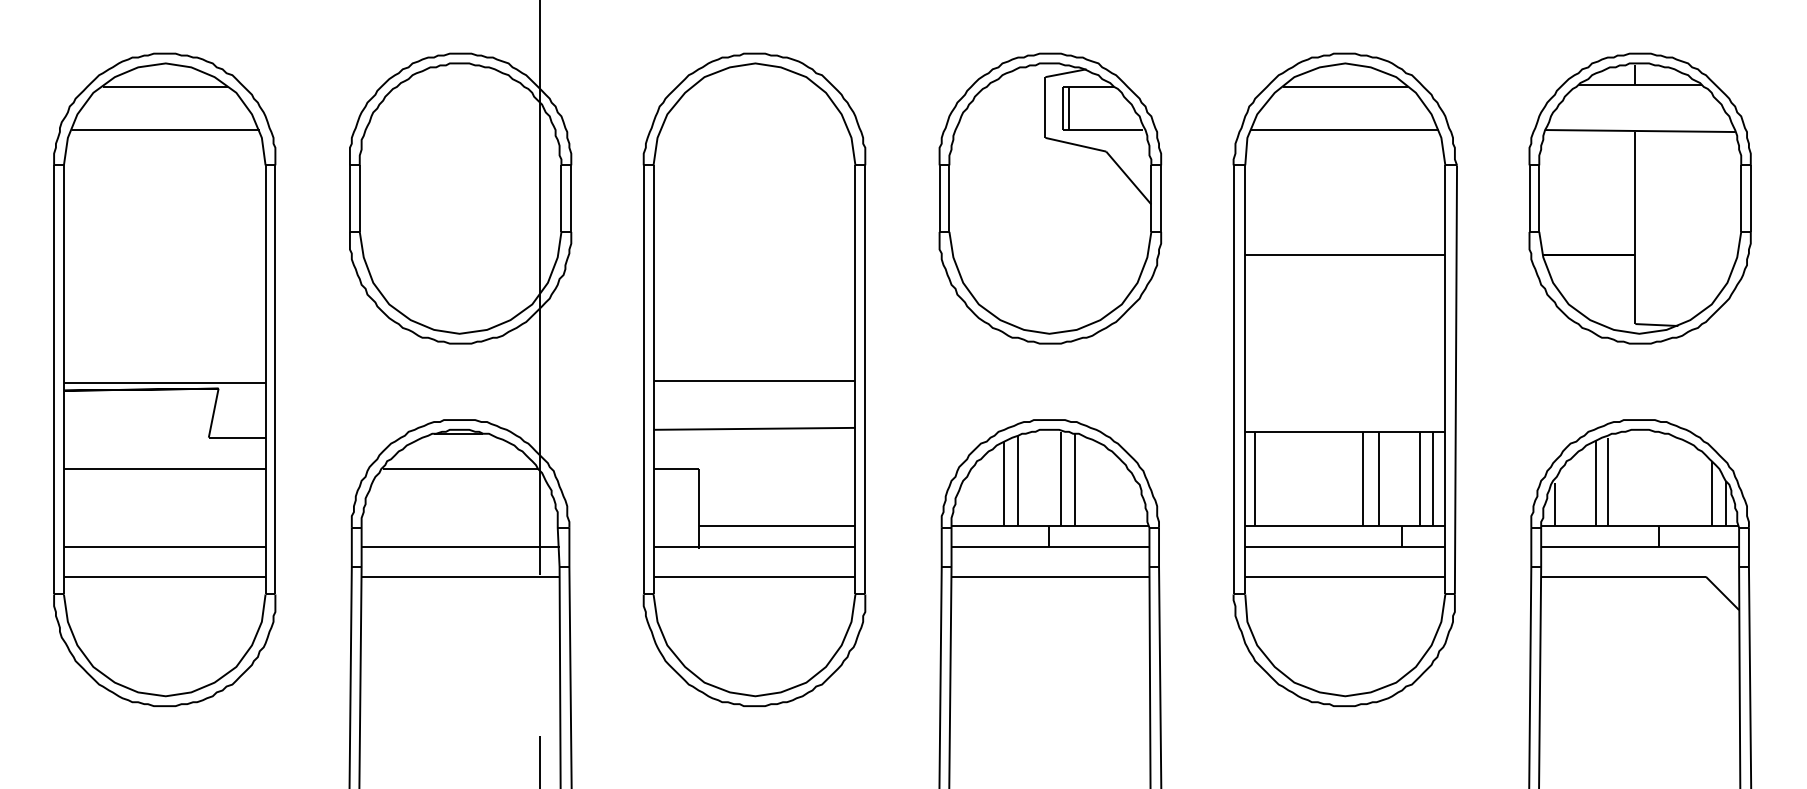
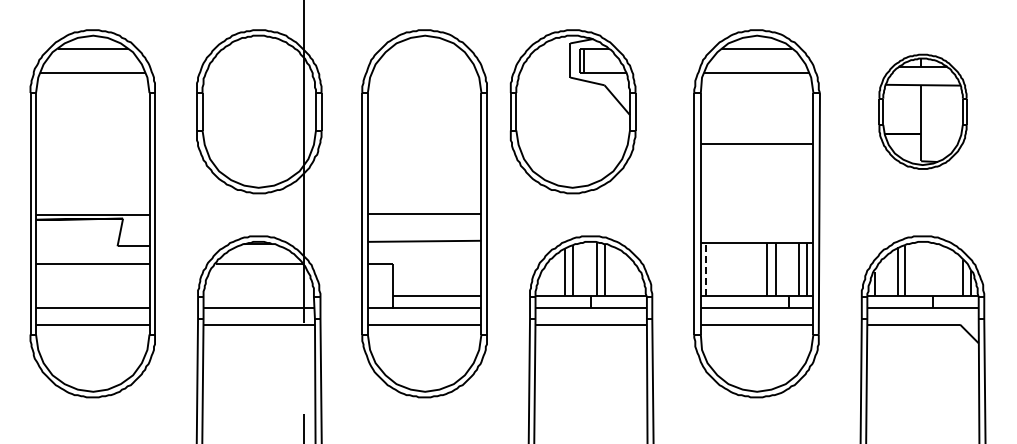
part: (1049, 198) -> (572, 111), moved
part: (1639, 198) -> (922, 111), size x0.7
line: (1255, 477) -> (706, 268), solid -> dashed

